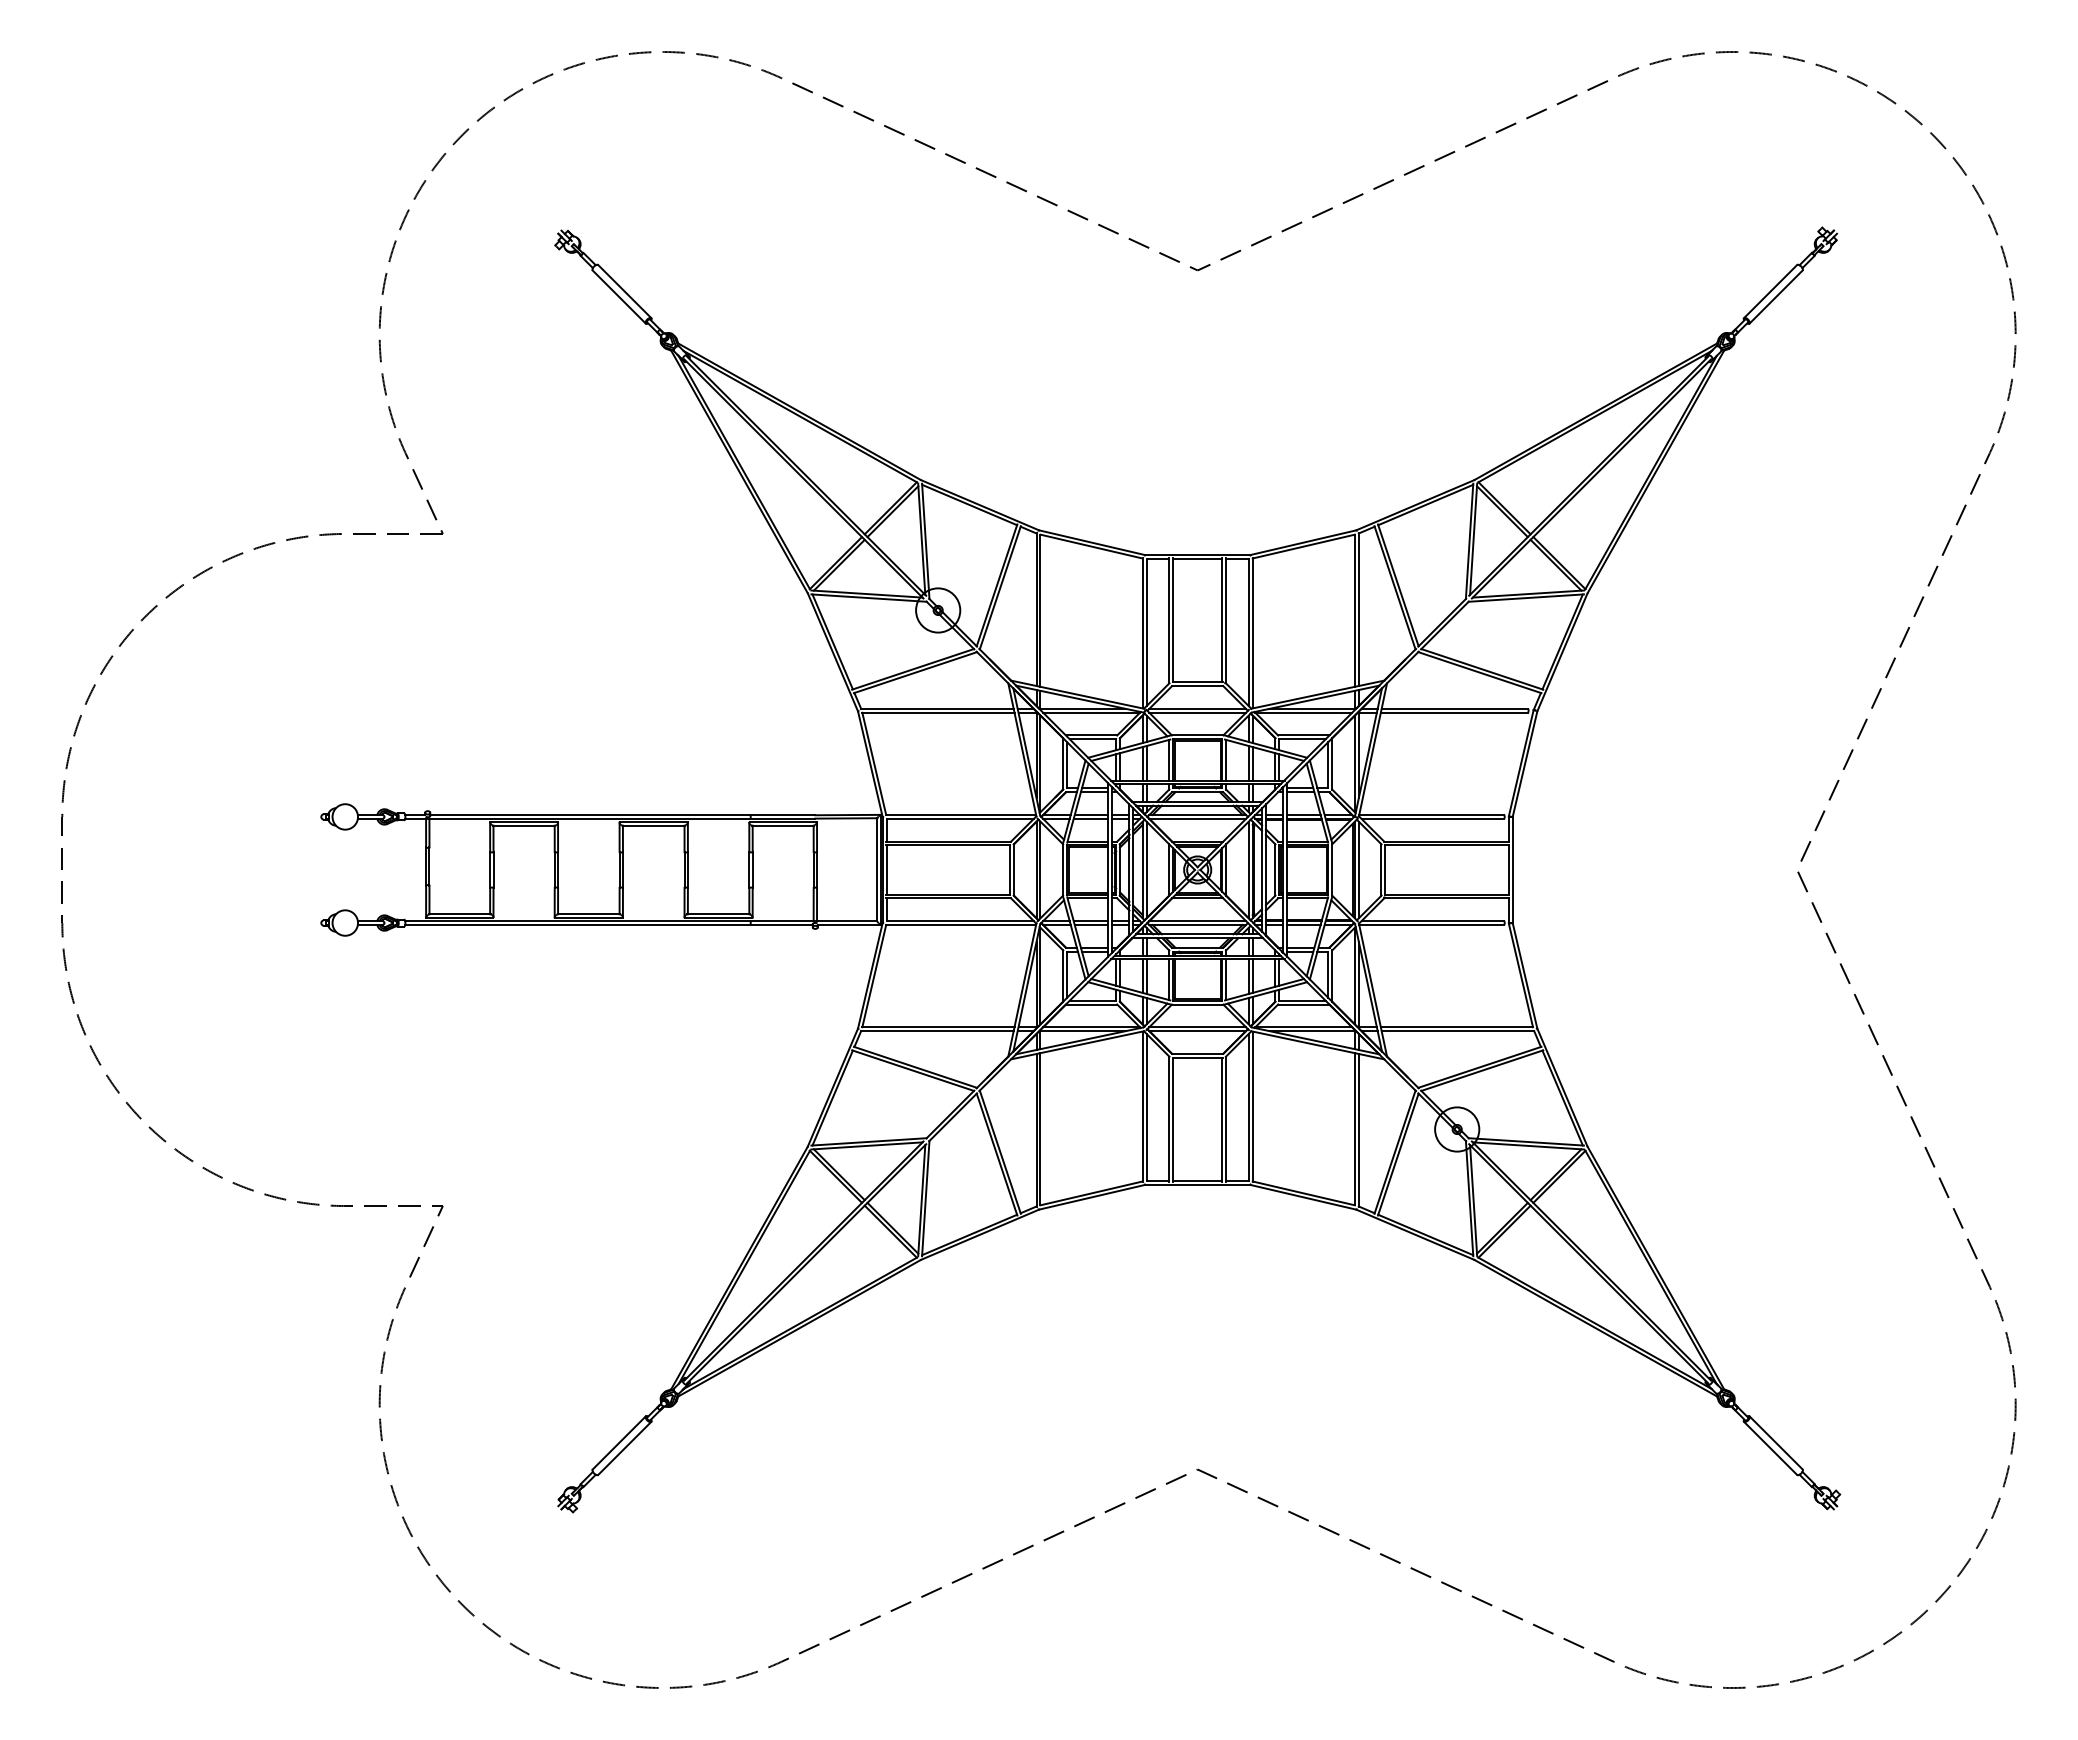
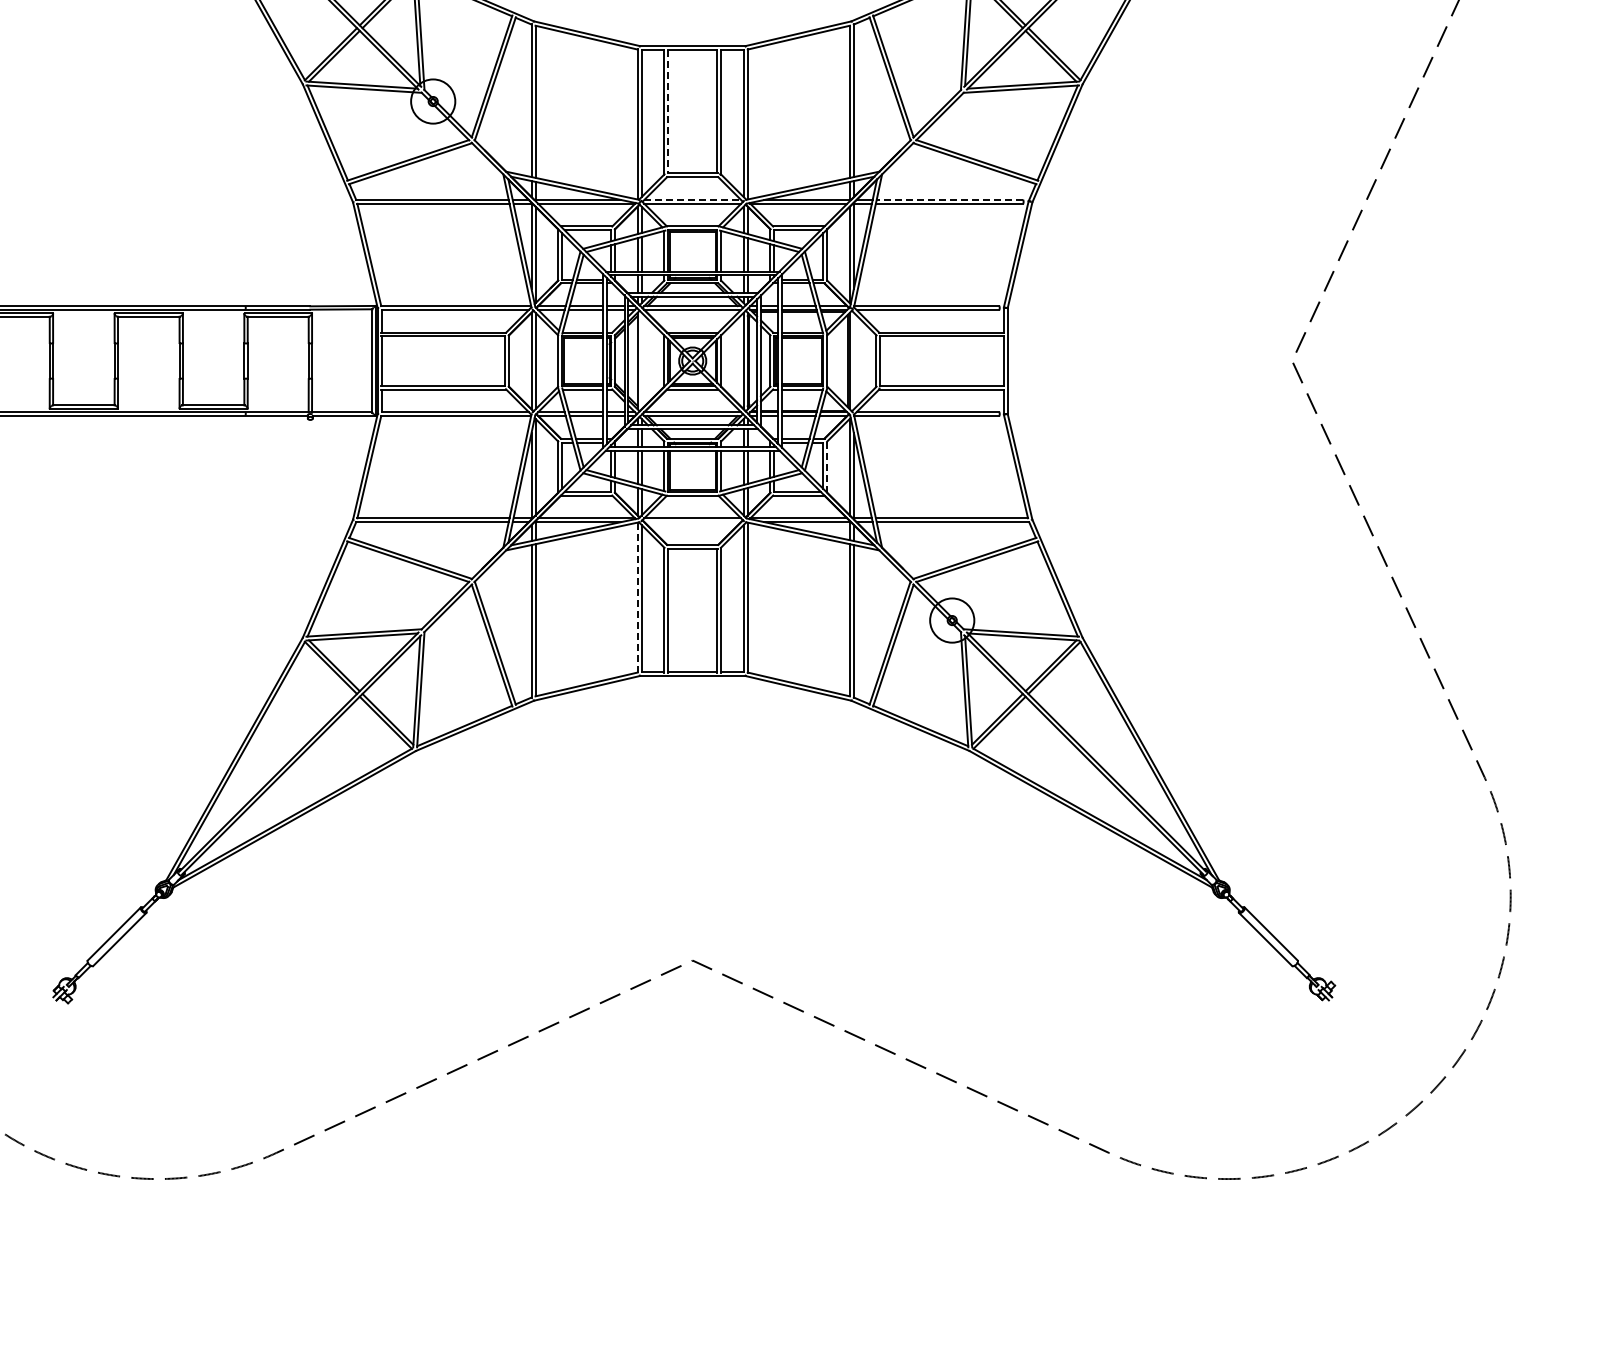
line: (1173, 620) -> (668, 111), solid -> dashed
line: (1198, 708) -> (693, 199), solid -> dashed
line: (1454, 708) -> (949, 199), solid -> dashed
line: (1146, 869) -> (641, 360), removed
line: (1358, 869) -> (853, 360), removed
line: (1332, 976) -> (827, 467), solid -> dashed
line: (1197, 1031) -> (692, 522), removed
line: (1142, 1106) -> (637, 597), solid -> dashed

